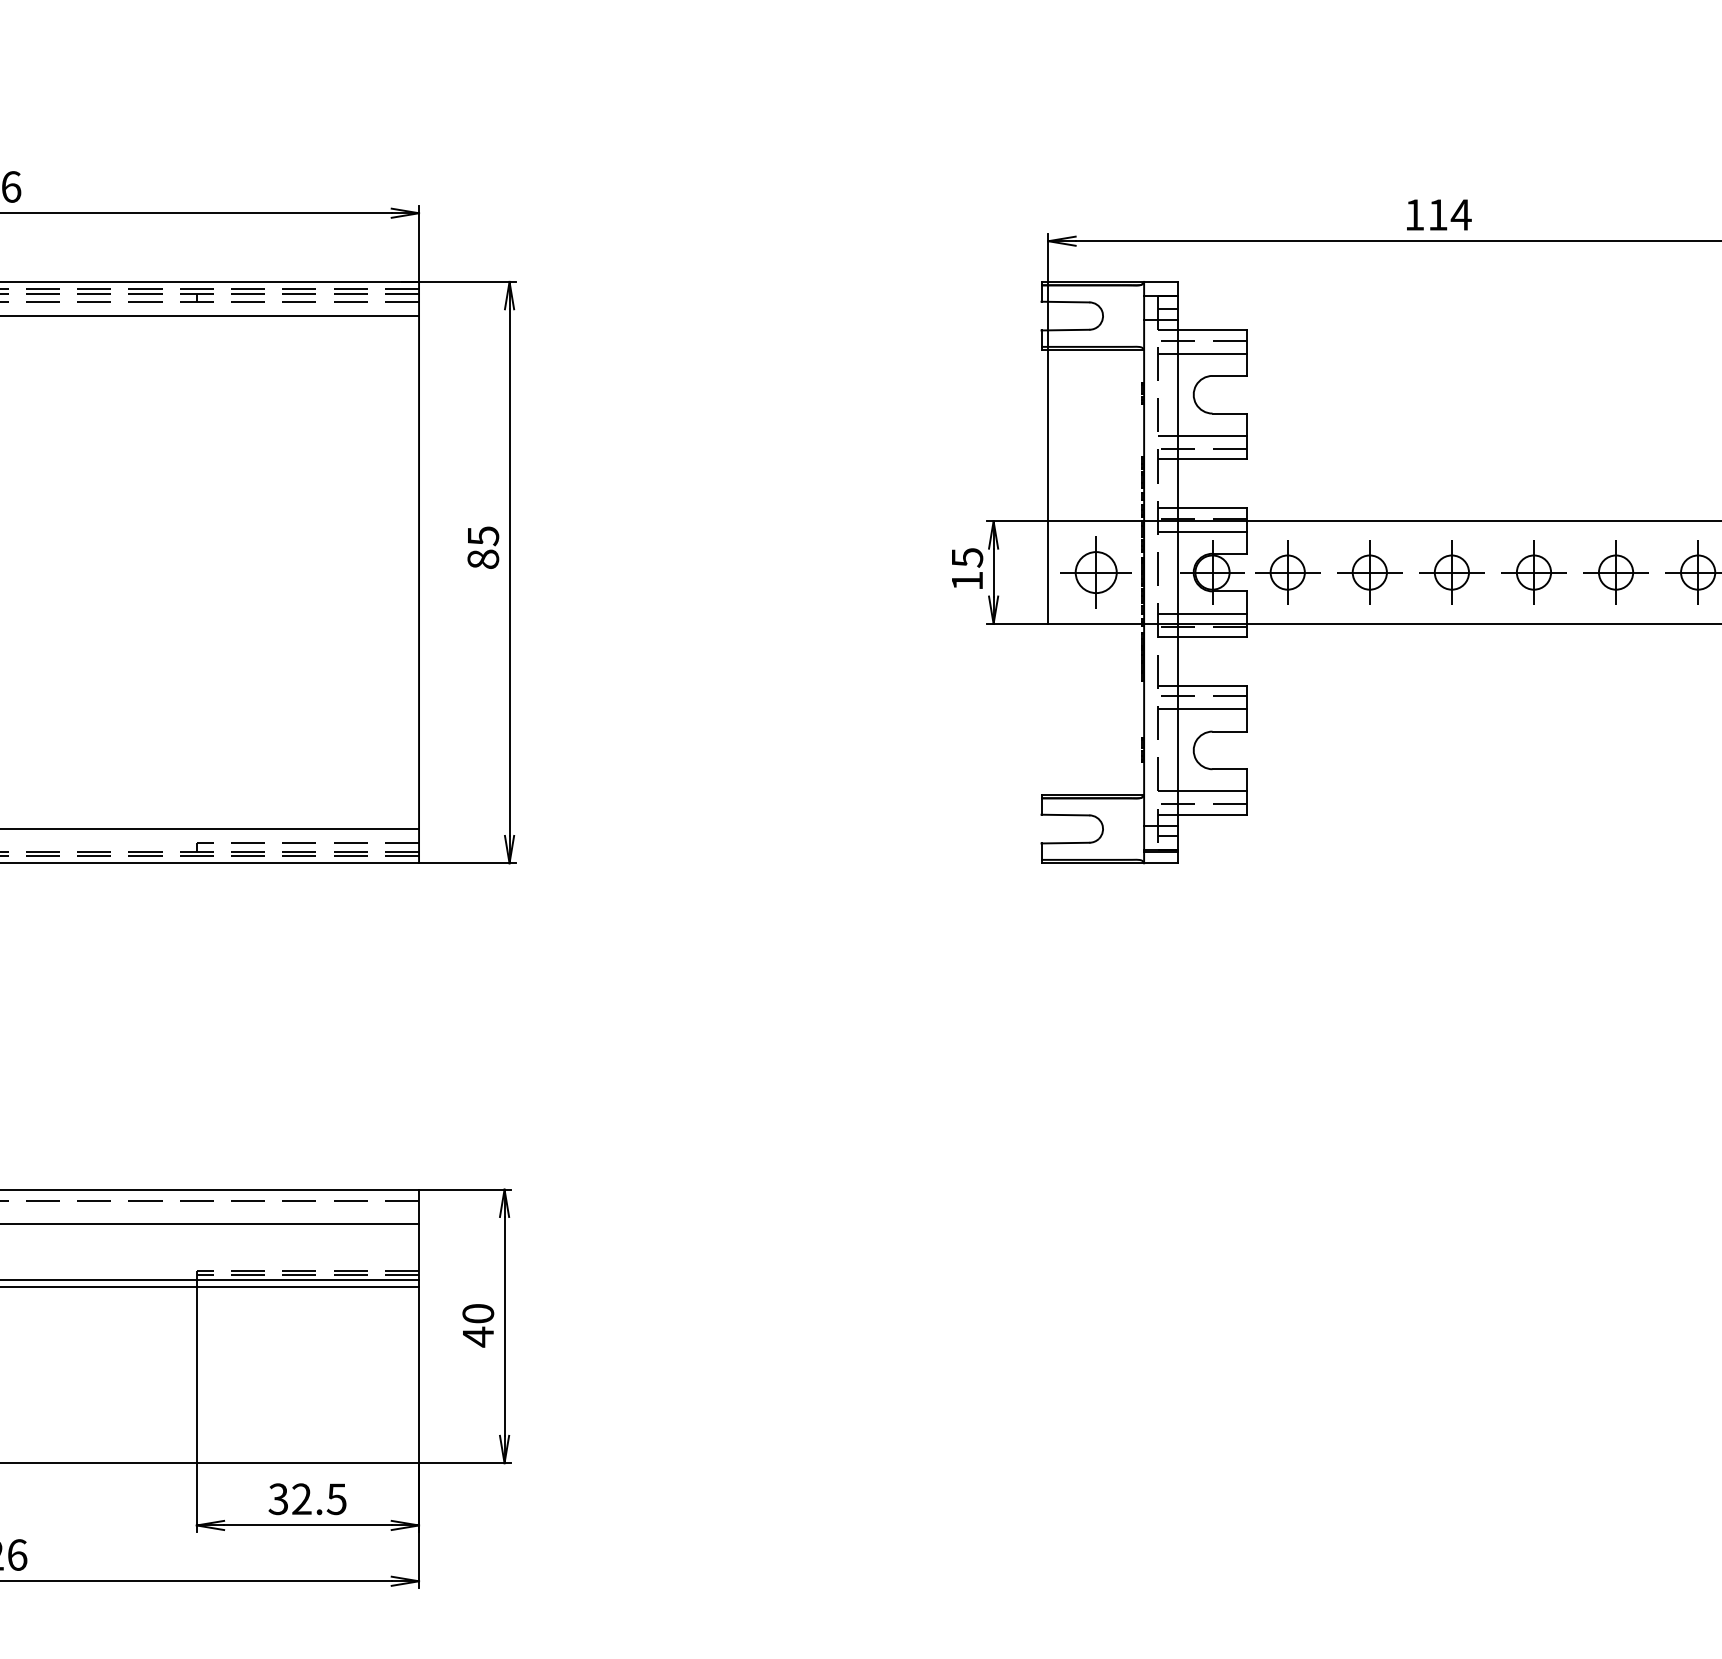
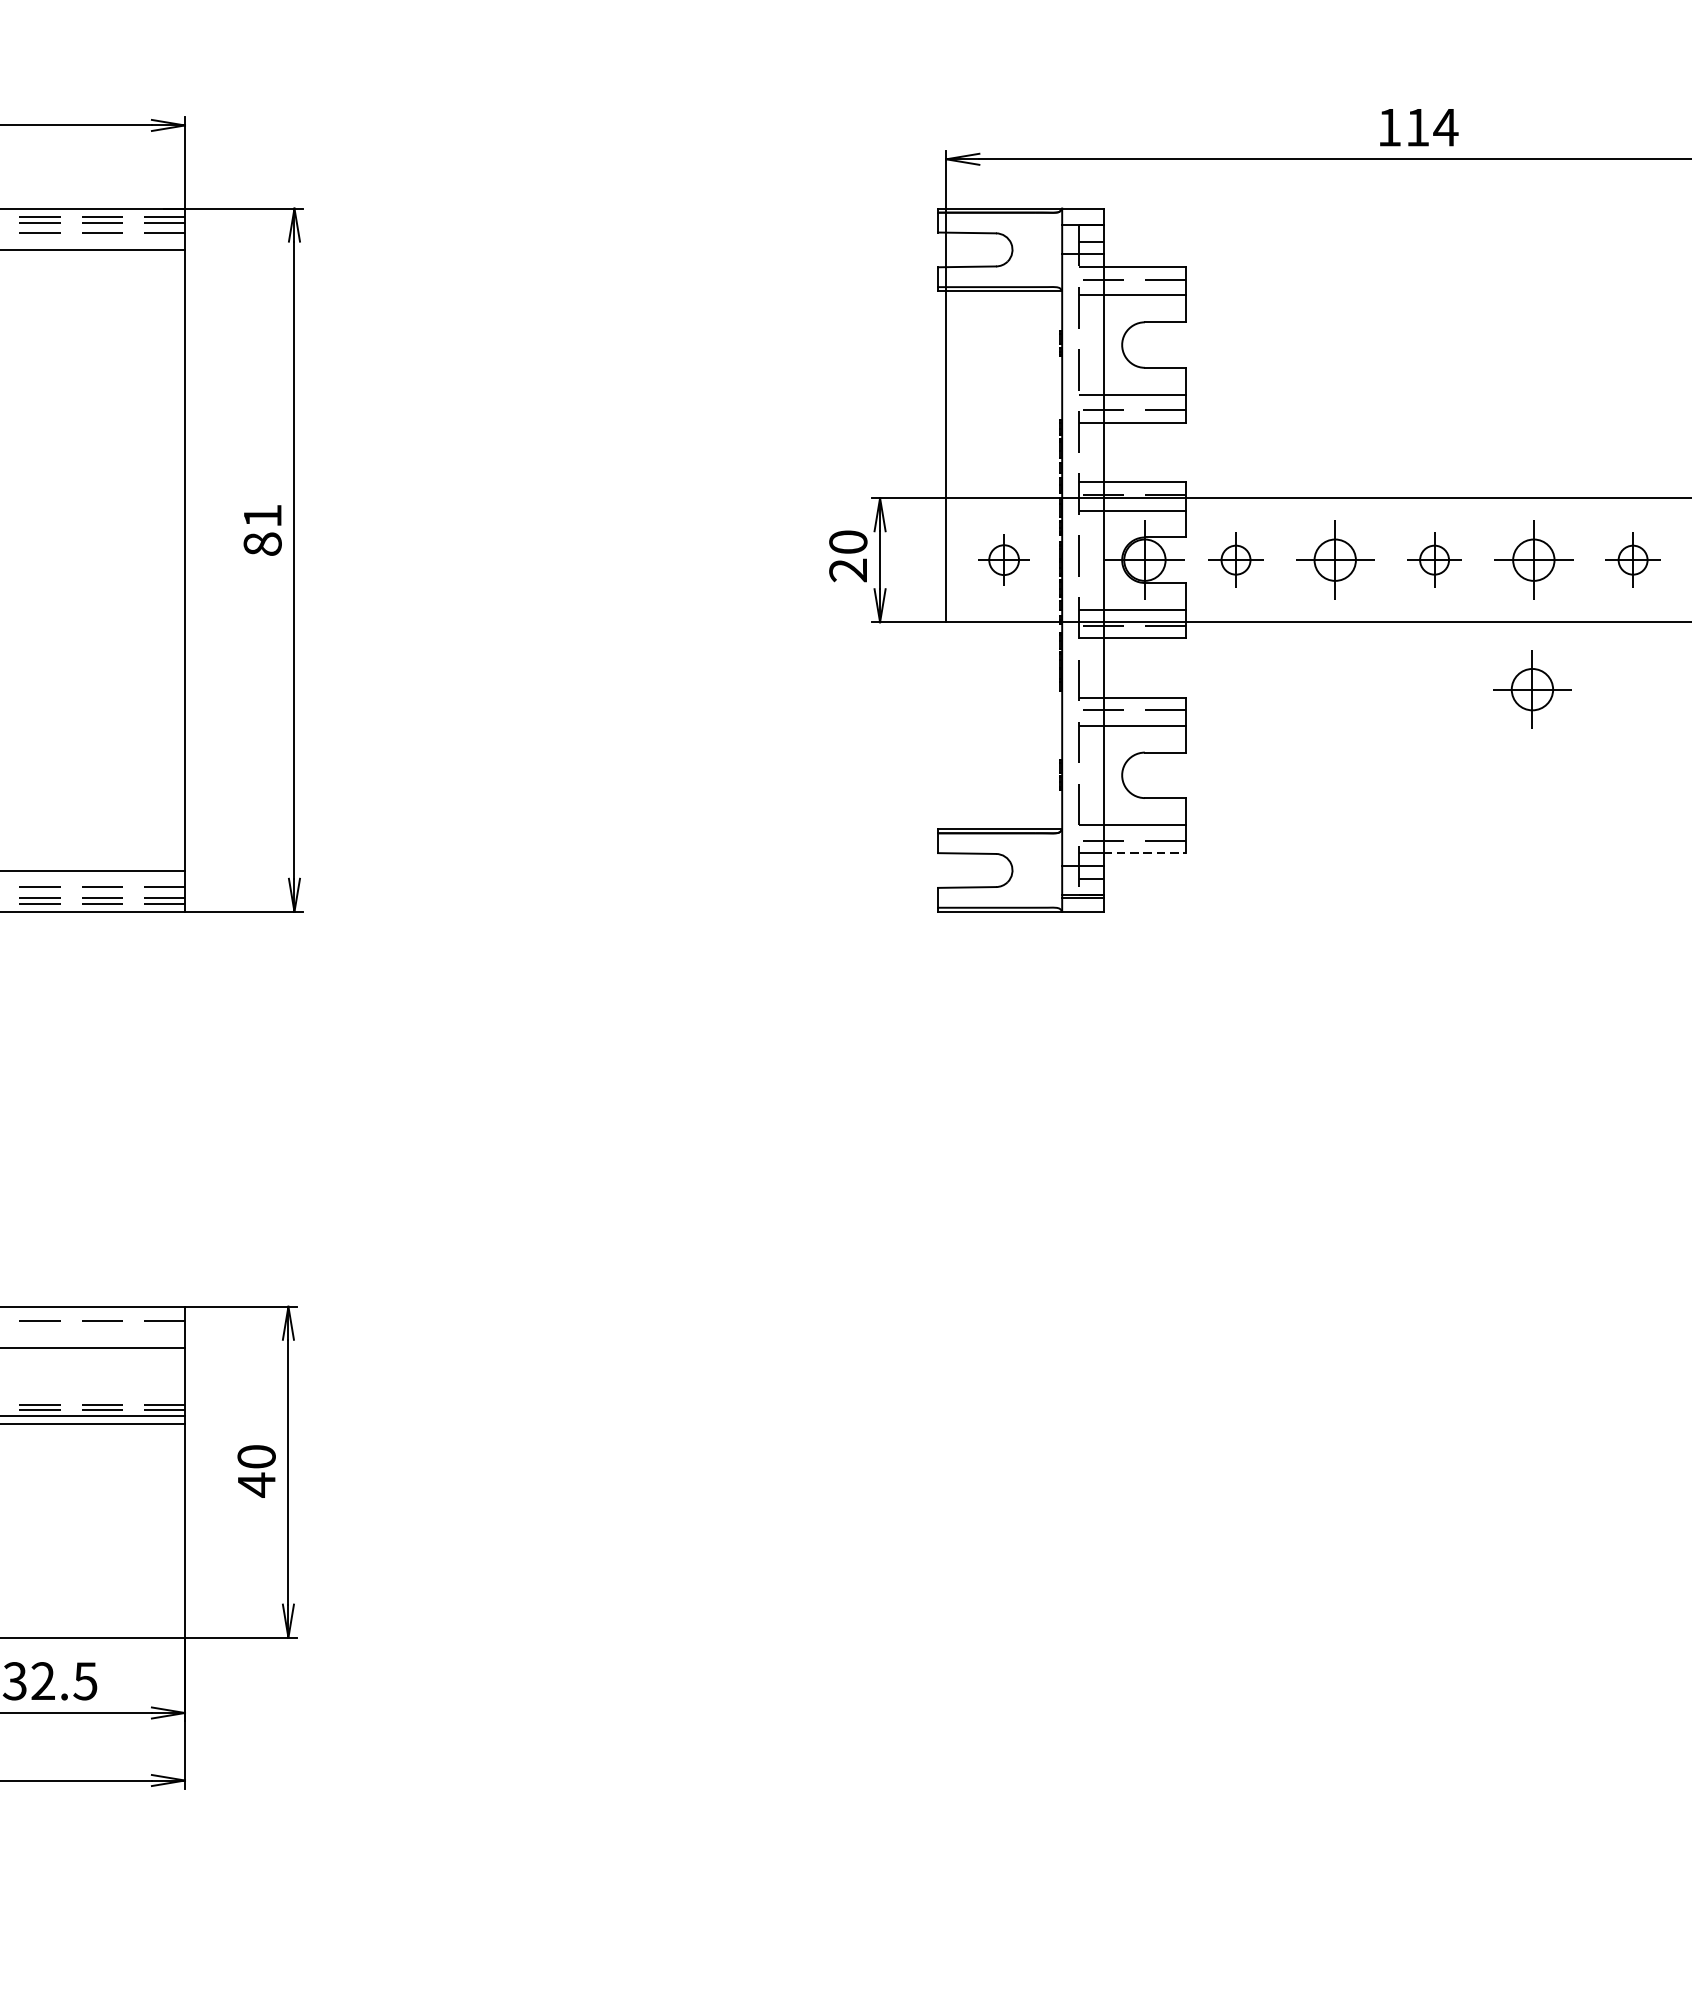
text: (483, 536) -> (262, 516), 85 -> 81
text: (967, 569) -> (848, 556), 15 -> 20
part: (1095, 572) -> (1003, 560), size x0.6
part: (1287, 572) -> (1235, 560), size x0.7
part: (1451, 572) -> (1434, 560), size x0.7
part: (1615, 572) -> (1632, 560), size x0.7
part: (1532, 679) -> (1532, 689), added
line: (1213, 814) -> (1146, 852), solid -> dashed

